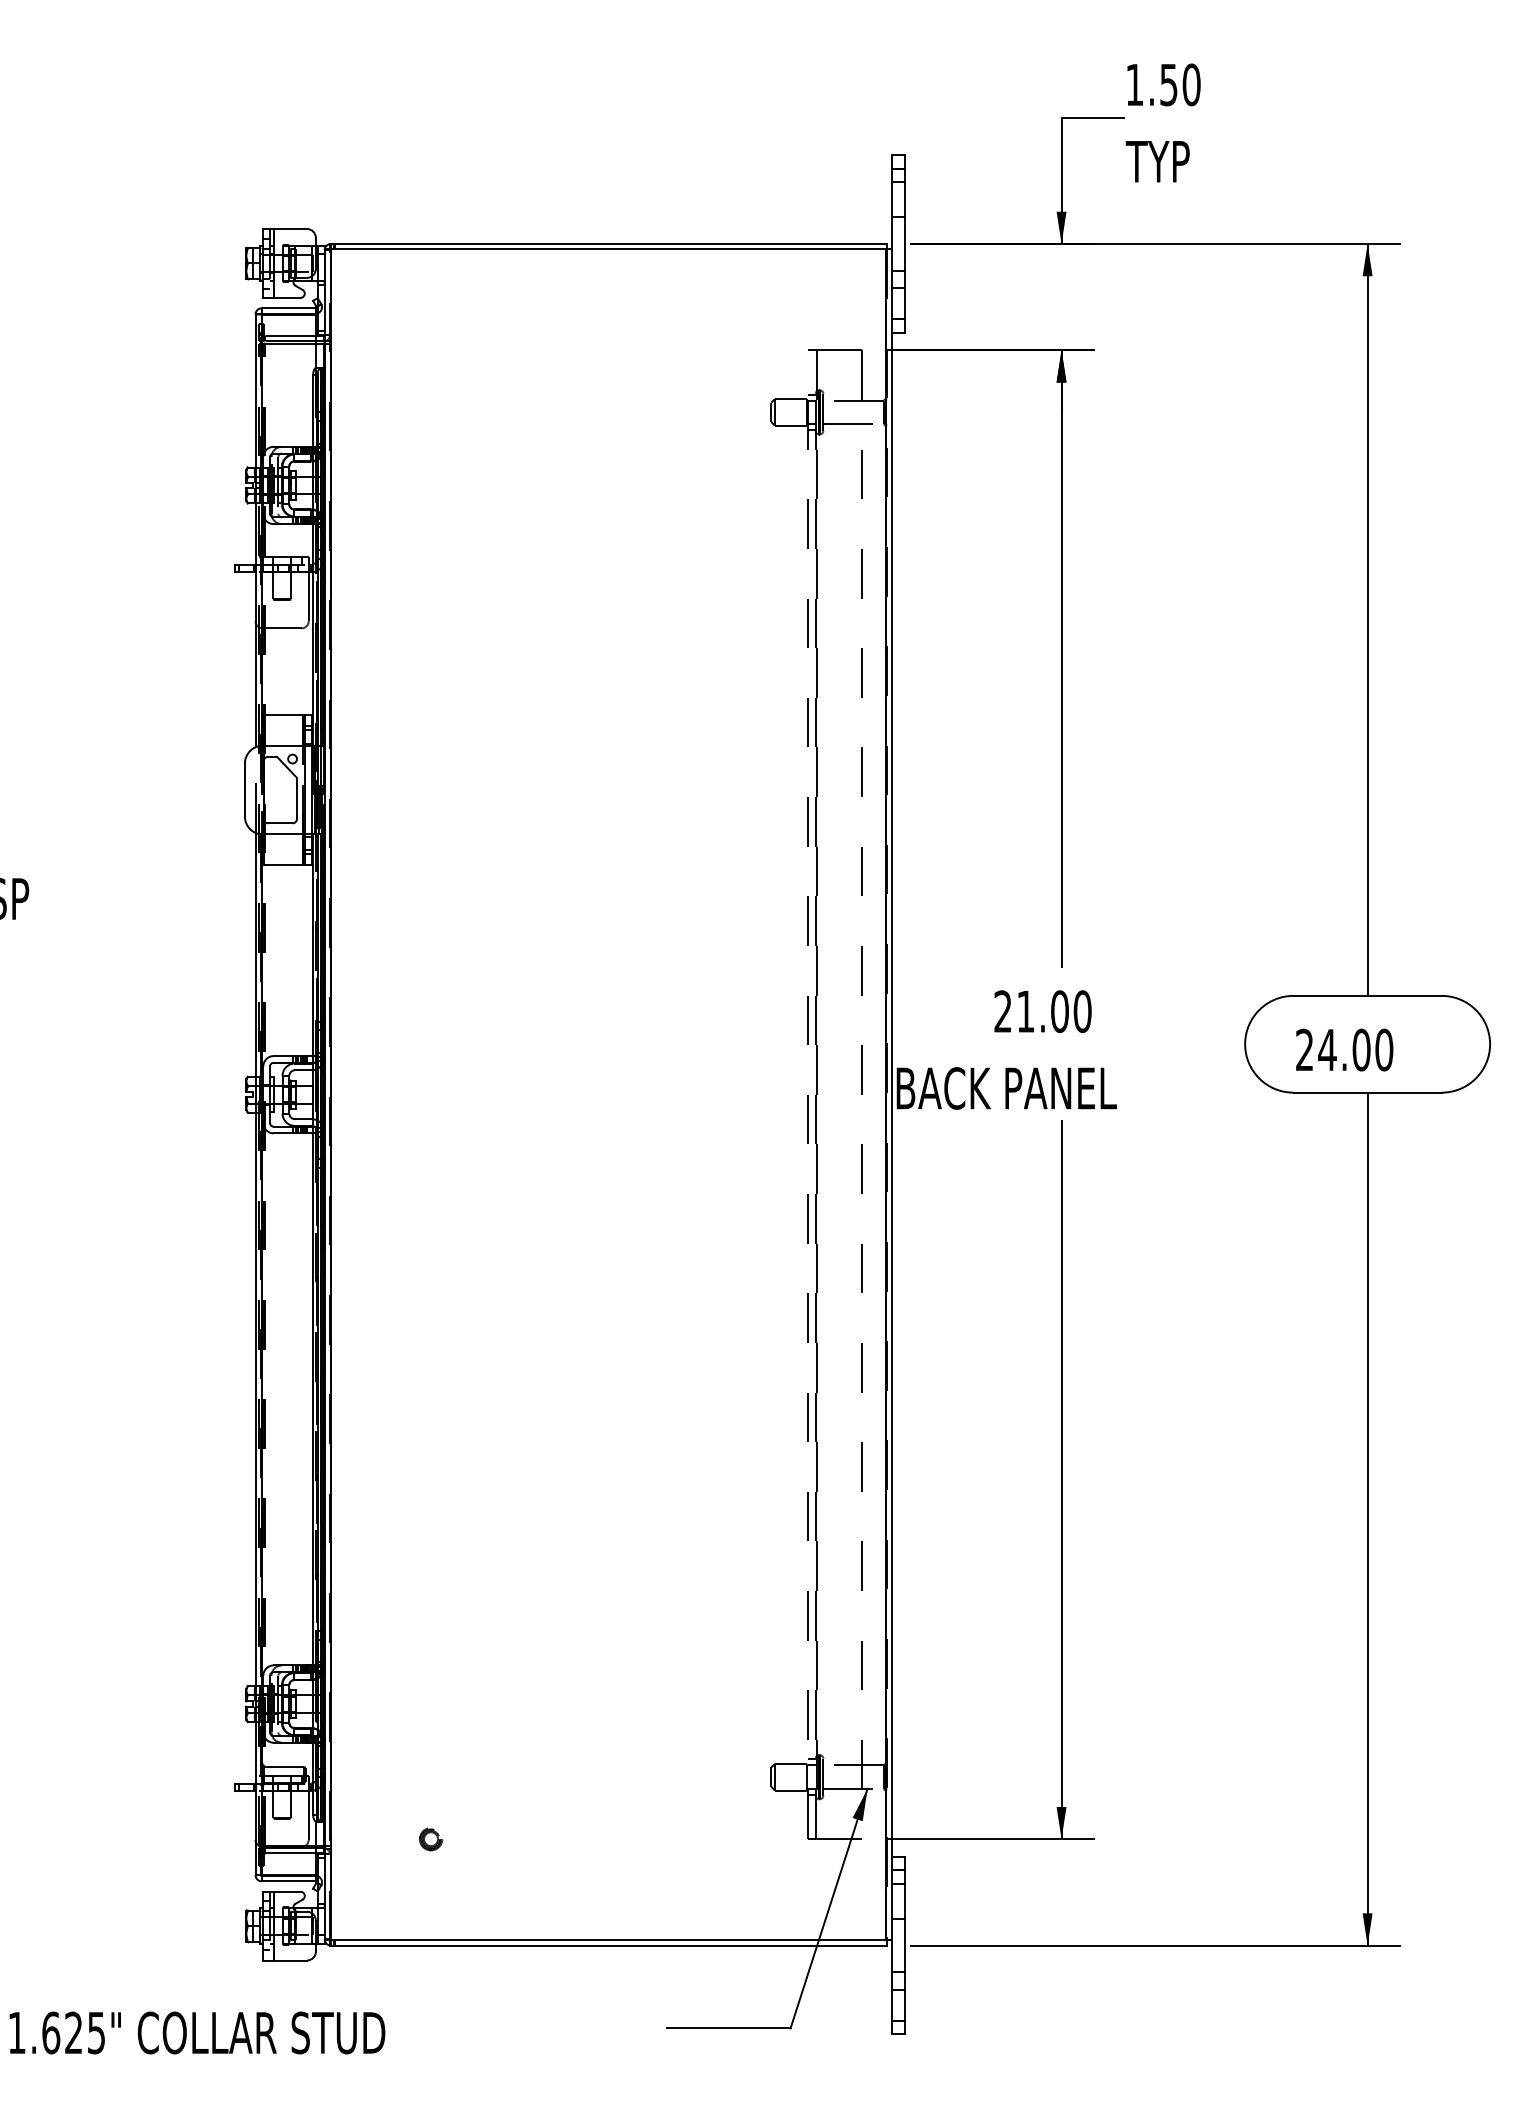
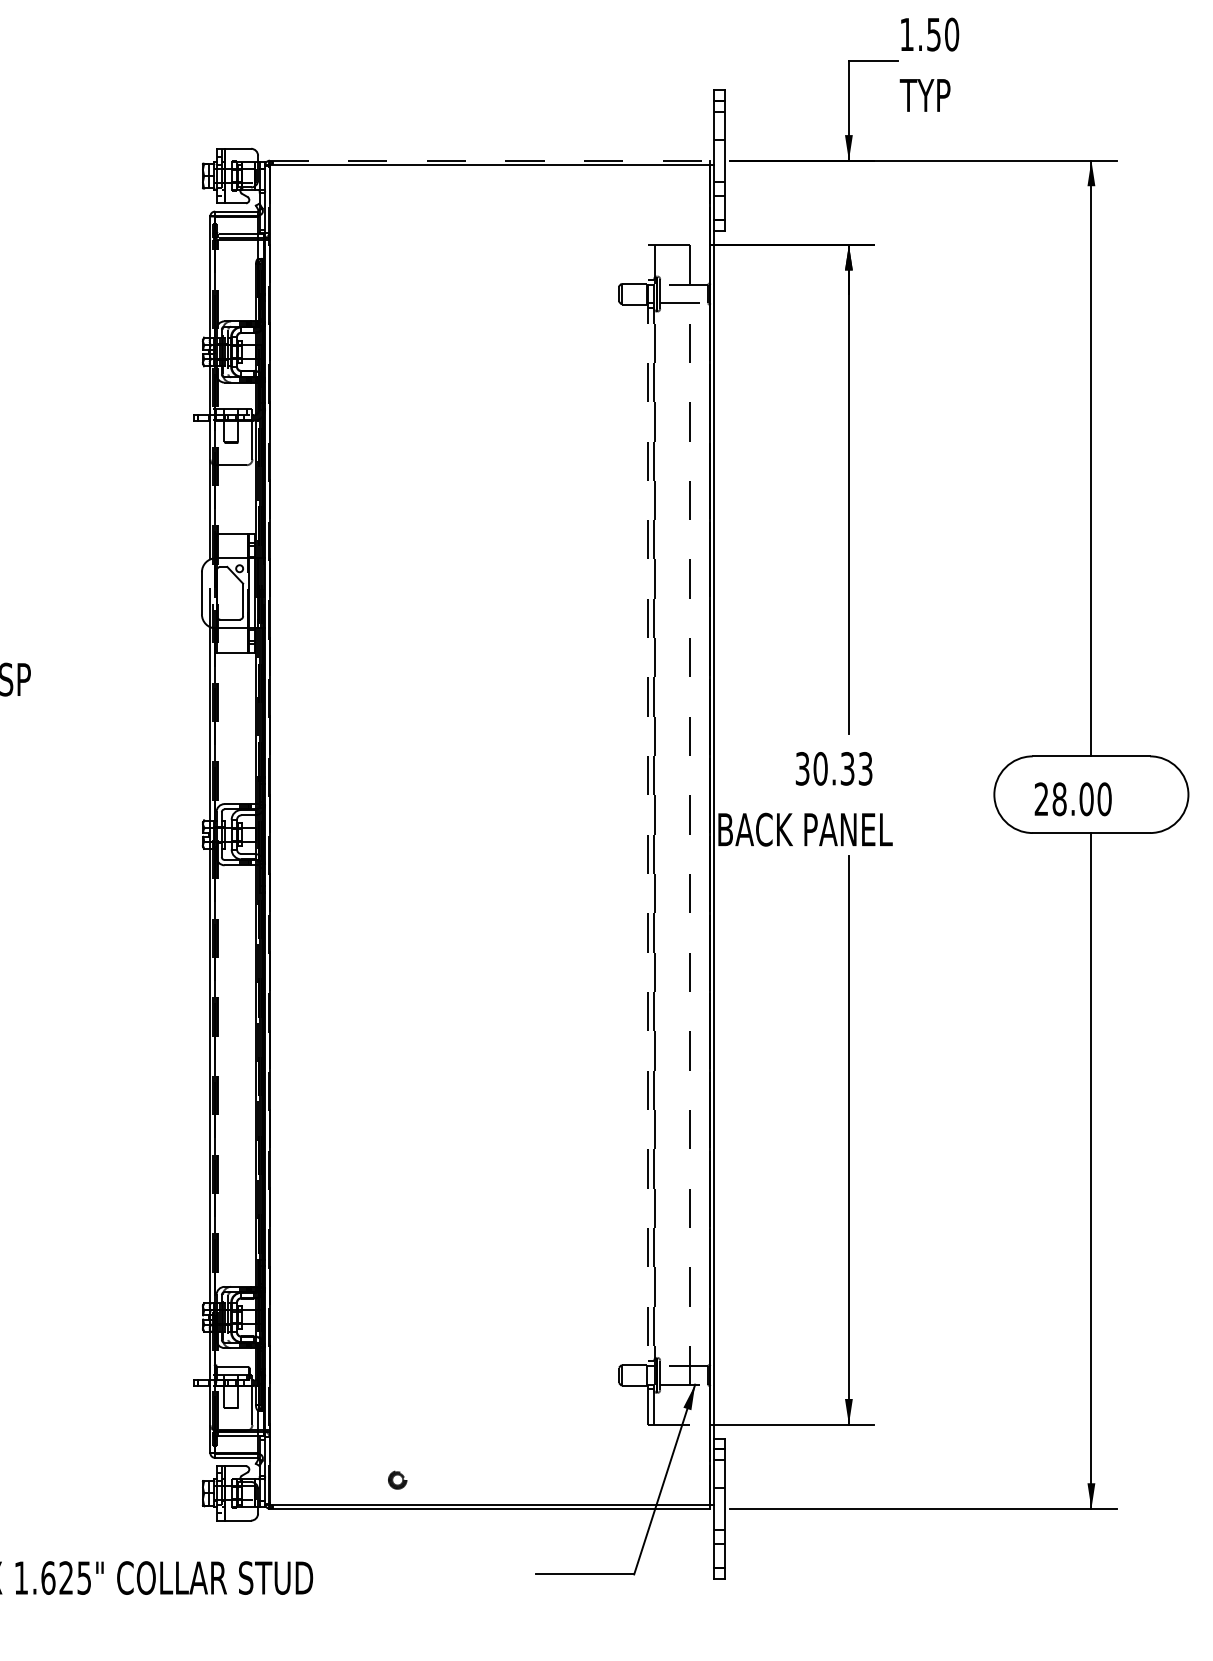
line: (608, 244) -> (489, 161), solid -> dashed
text: (1042, 1011) -> (833, 768), 21.00 -> 30.33
text: (1327, 1049) -> (1059, 798), 24.00 -> 28.00
part: (431, 1839) -> (398, 1480), moved

